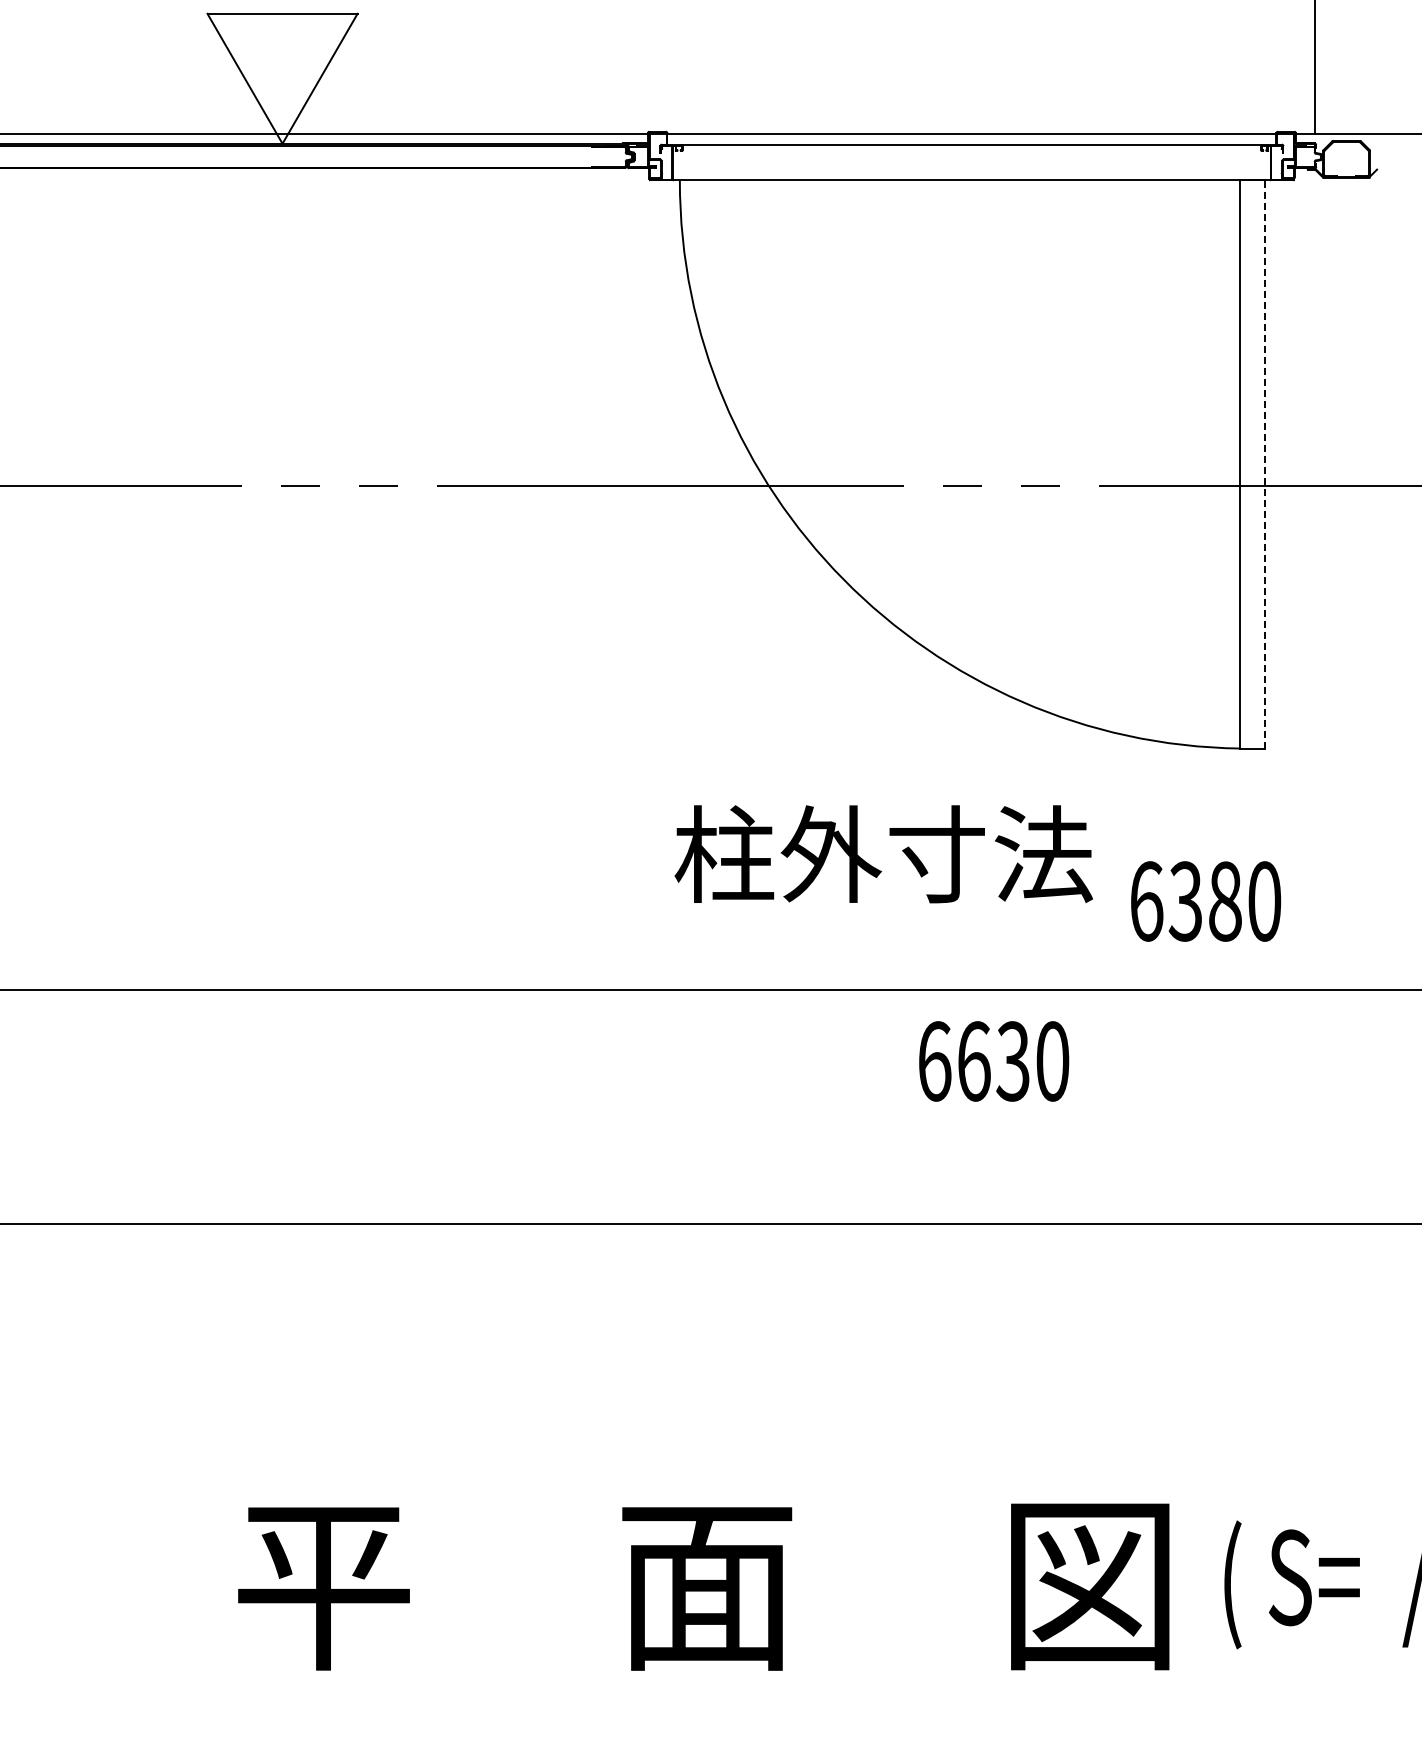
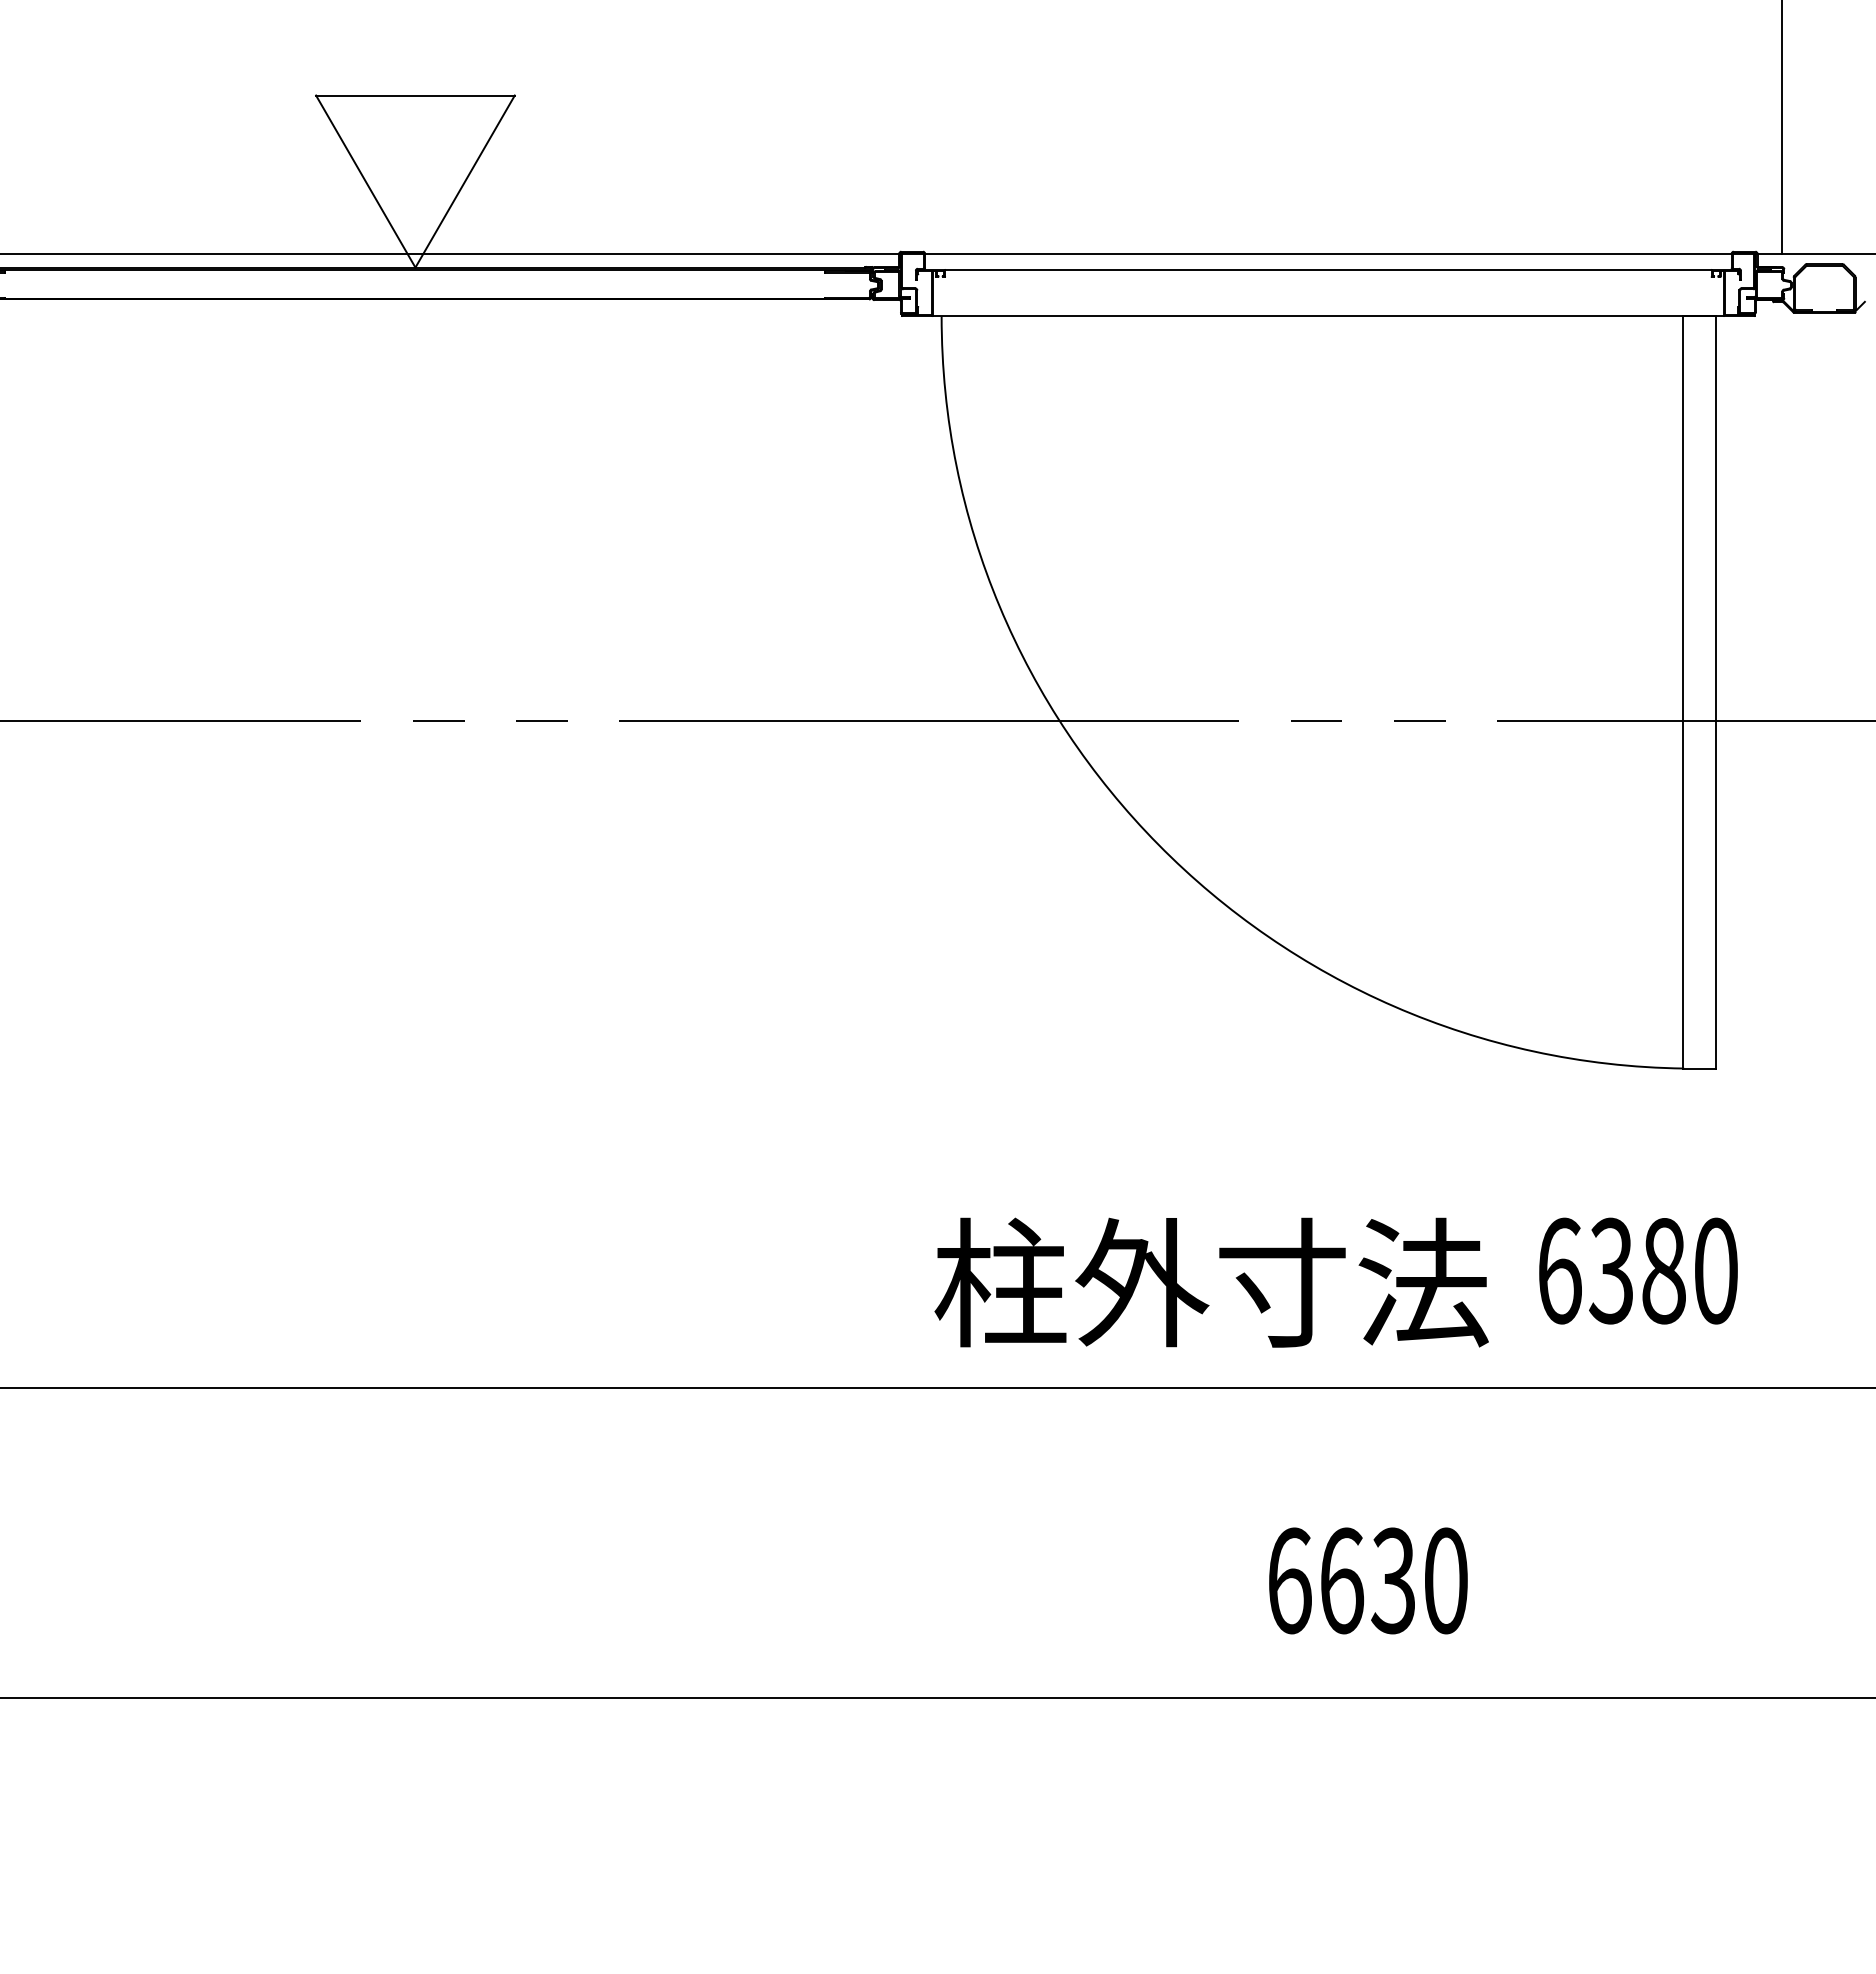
line: (1264, 464) -> (1715, 692), dashed -> solid
text: (883, 854) -> (1211, 1283), moved
text: (994, 1061) -> (1368, 1580), moved

